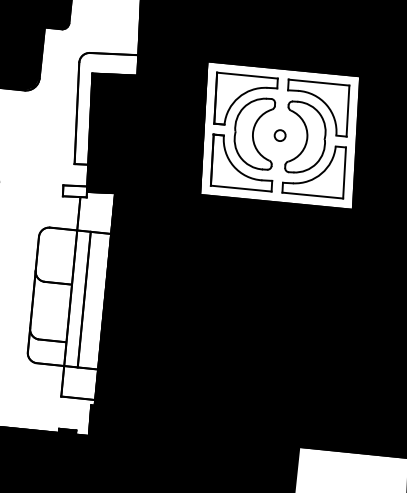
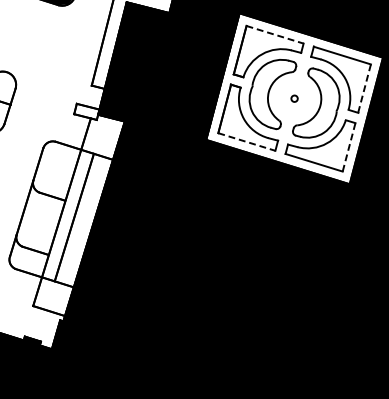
line: (247, 75) -> (275, 34), solid -> dashed
line: (347, 111) -> (364, 88), solid -> dashed
circle: (279, 135) -> (294, 98), size x0.6
line: (344, 173) -> (348, 147), solid -> dashed
line: (241, 188) -> (247, 141), solid -> dashed

